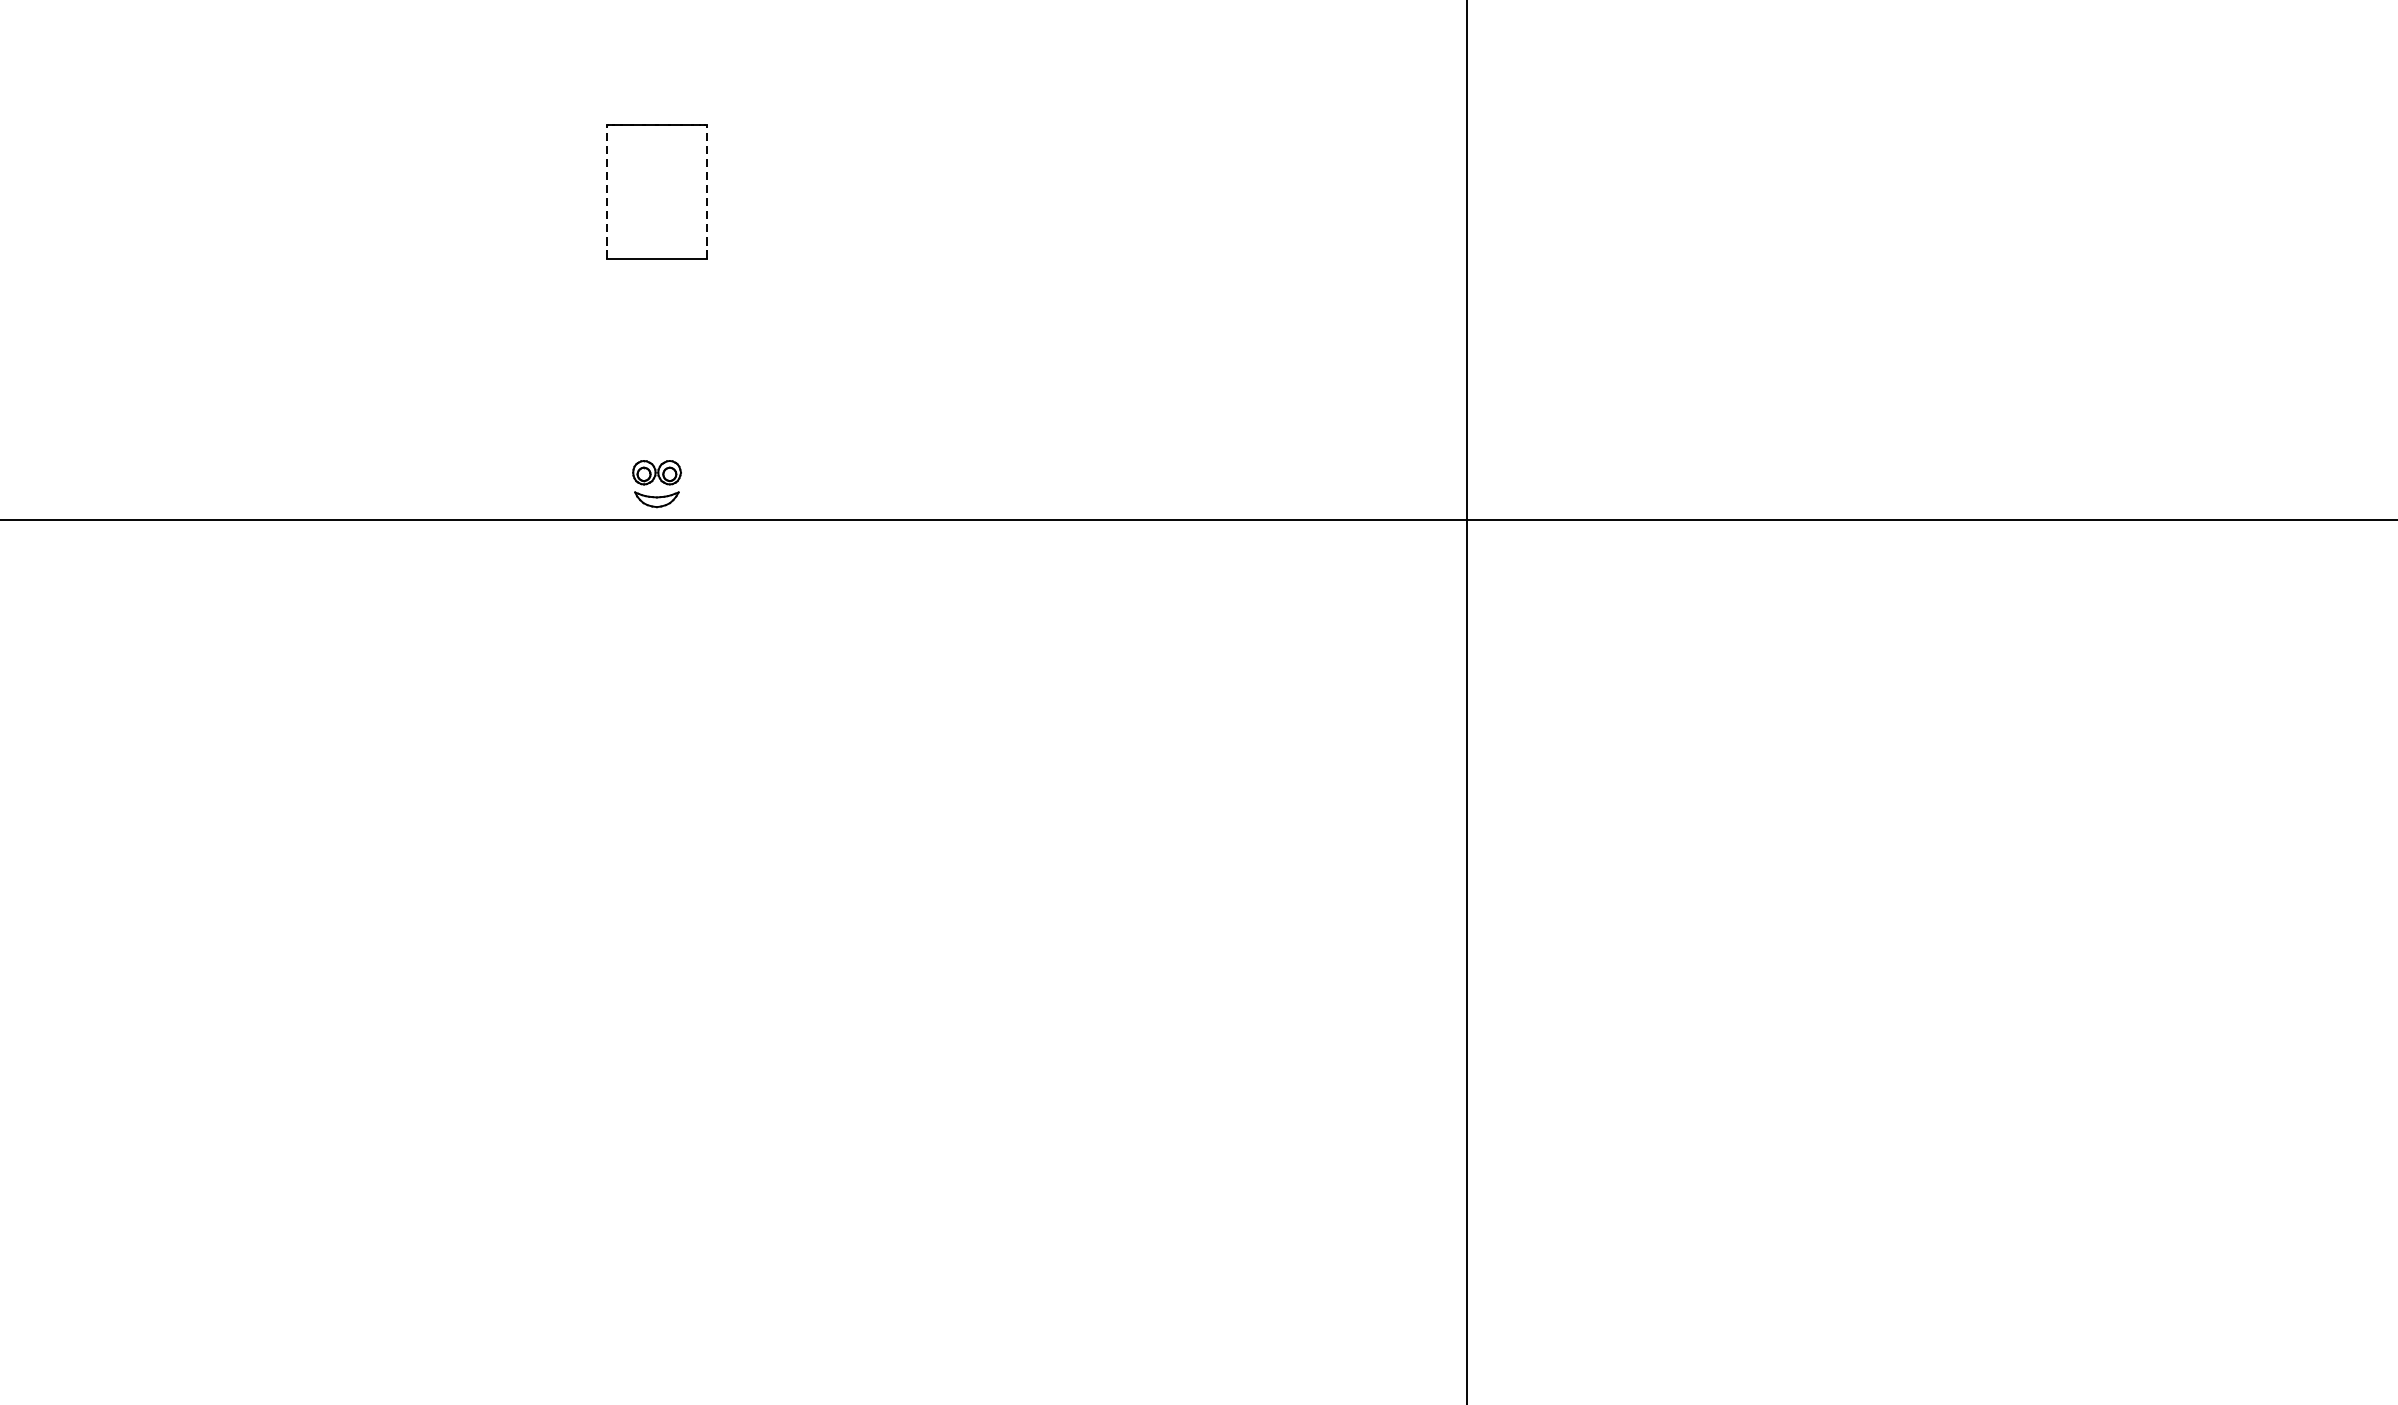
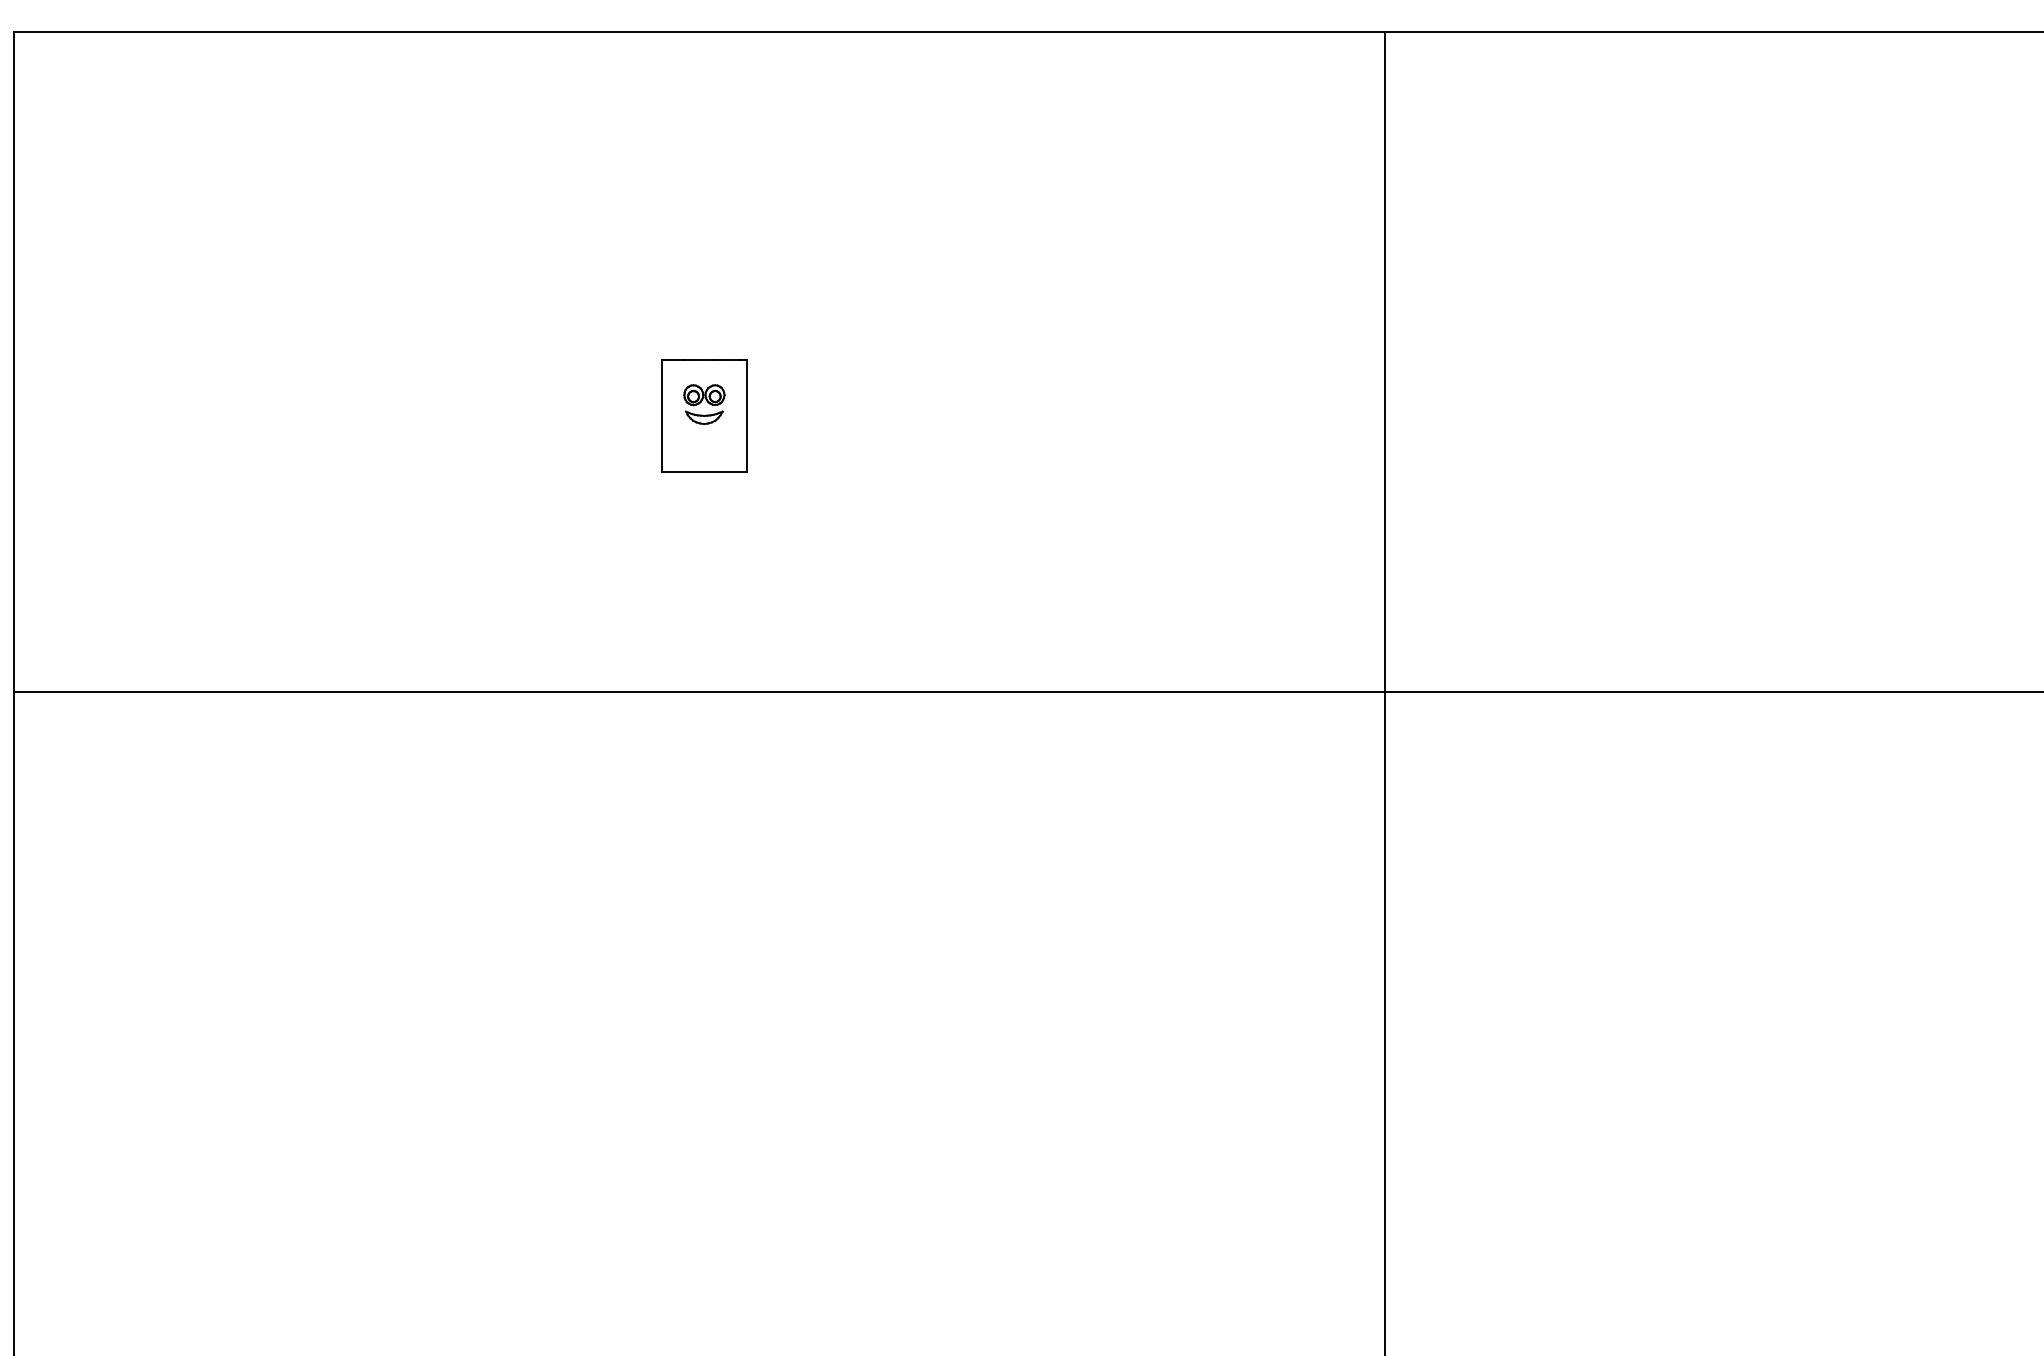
line: (607, 191) -> (662, 415), dashed -> solid
line: (707, 191) -> (746, 415), dashed -> solid
part: (657, 483) -> (704, 404), moved

